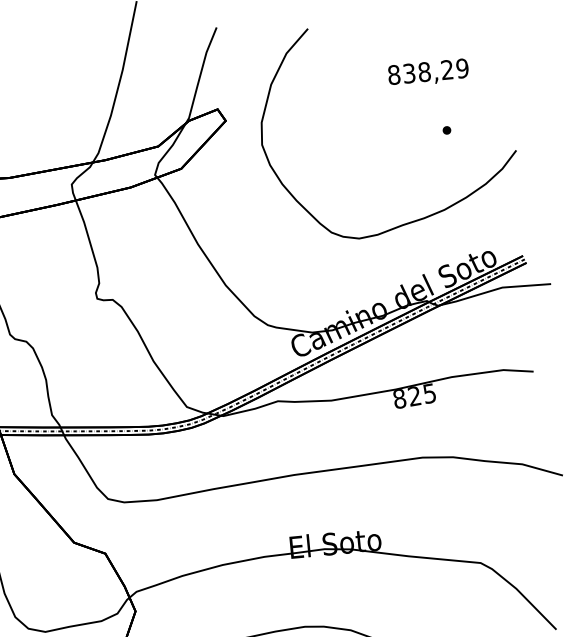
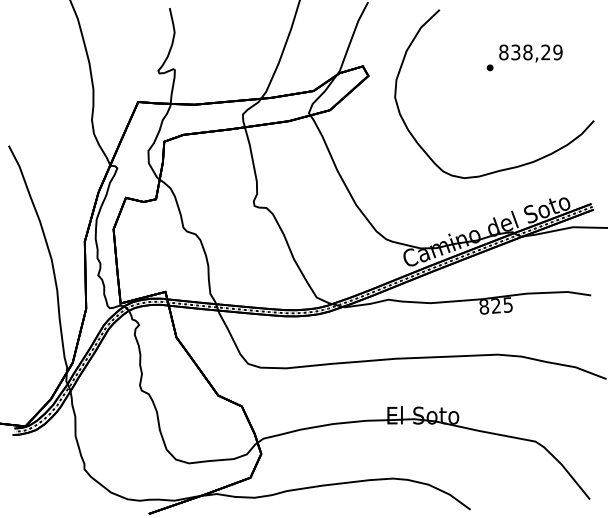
part: (446, 130) -> (489, 67), moved

